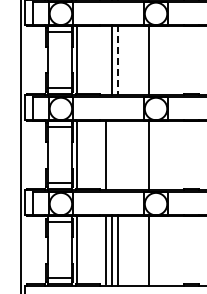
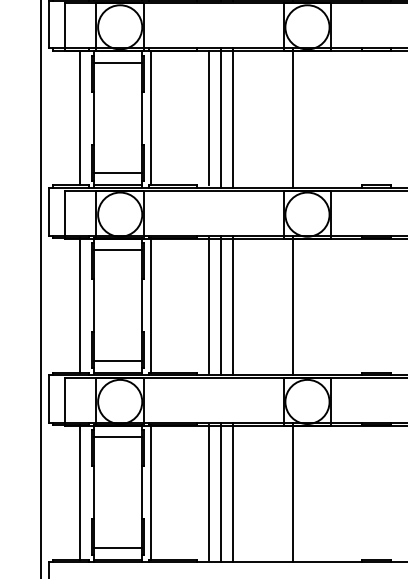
line: (40, 59) -> (79, 117), added
line: (106, 59) -> (209, 117), added
line: (118, 60) -> (233, 119), dashed -> solid
line: (40, 154) -> (79, 304), added
line: (112, 154) -> (221, 304), added
line: (118, 154) -> (233, 304), added
line: (40, 250) -> (79, 493), added

